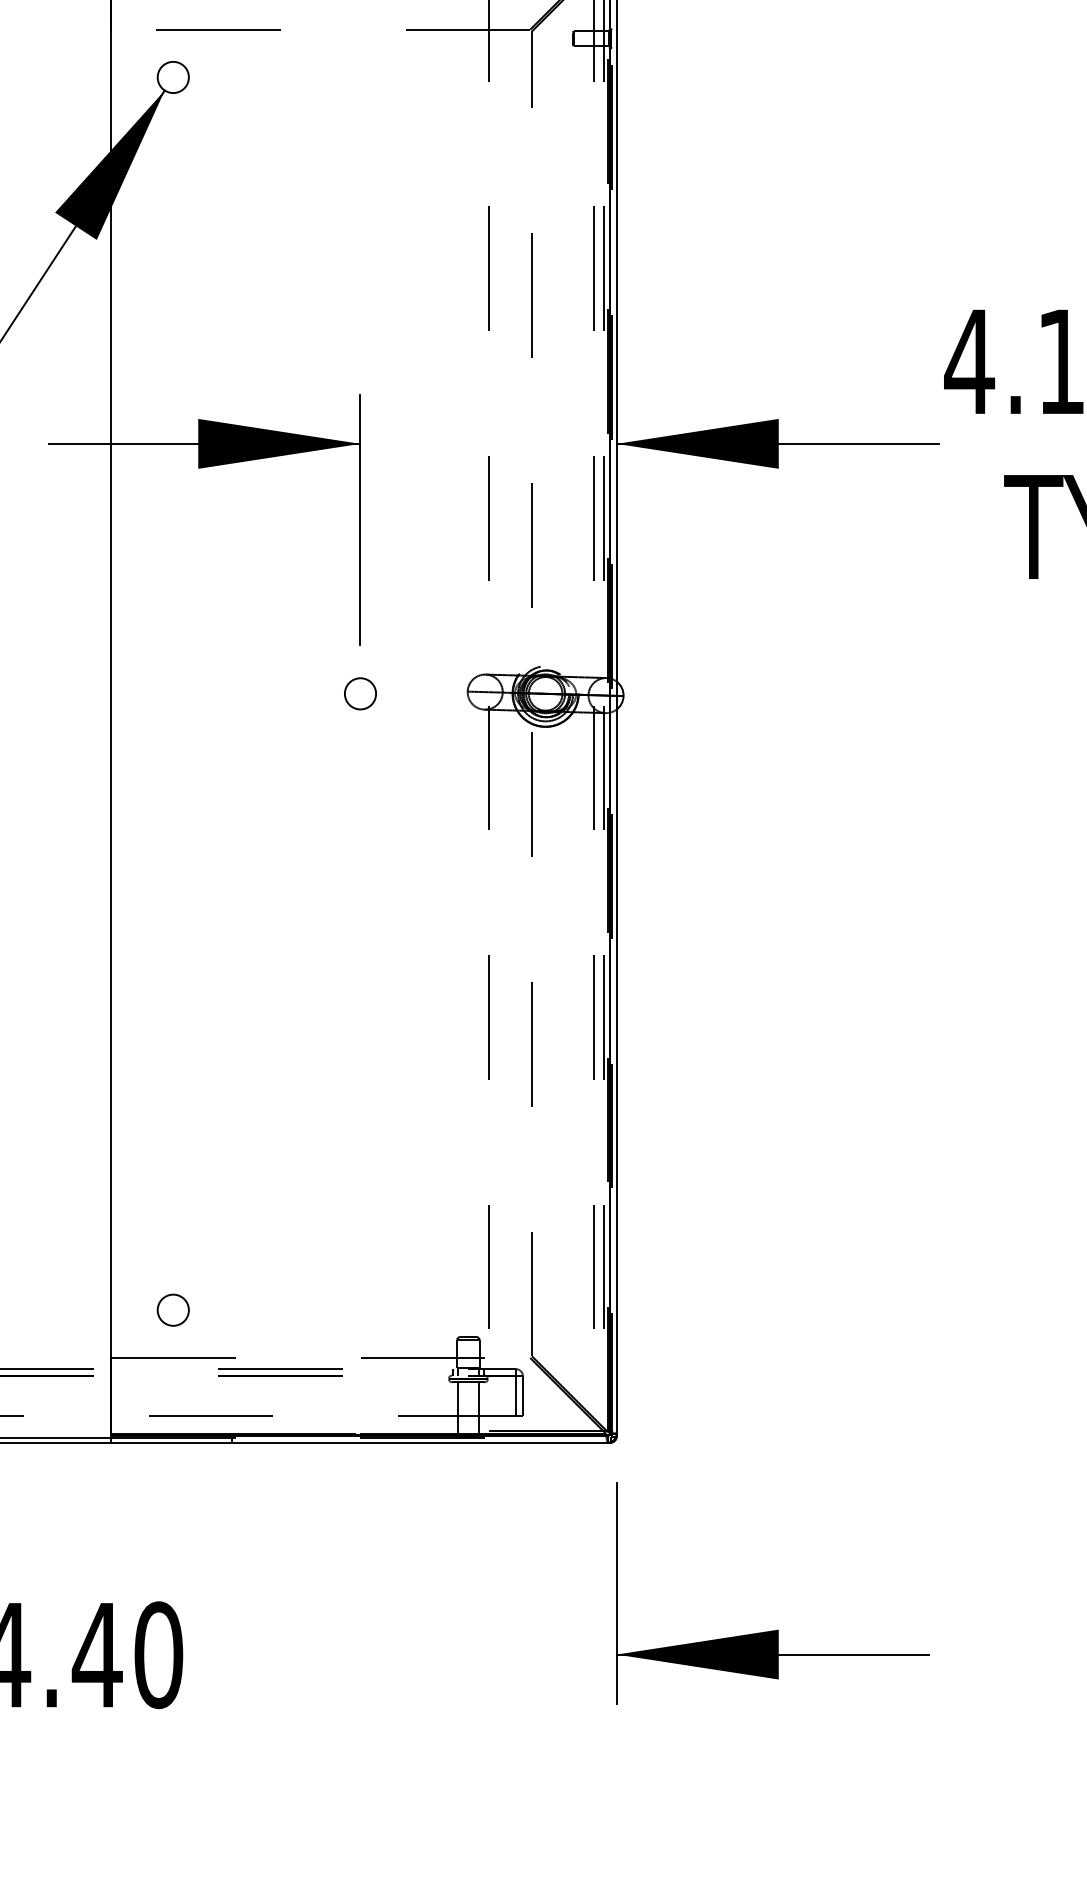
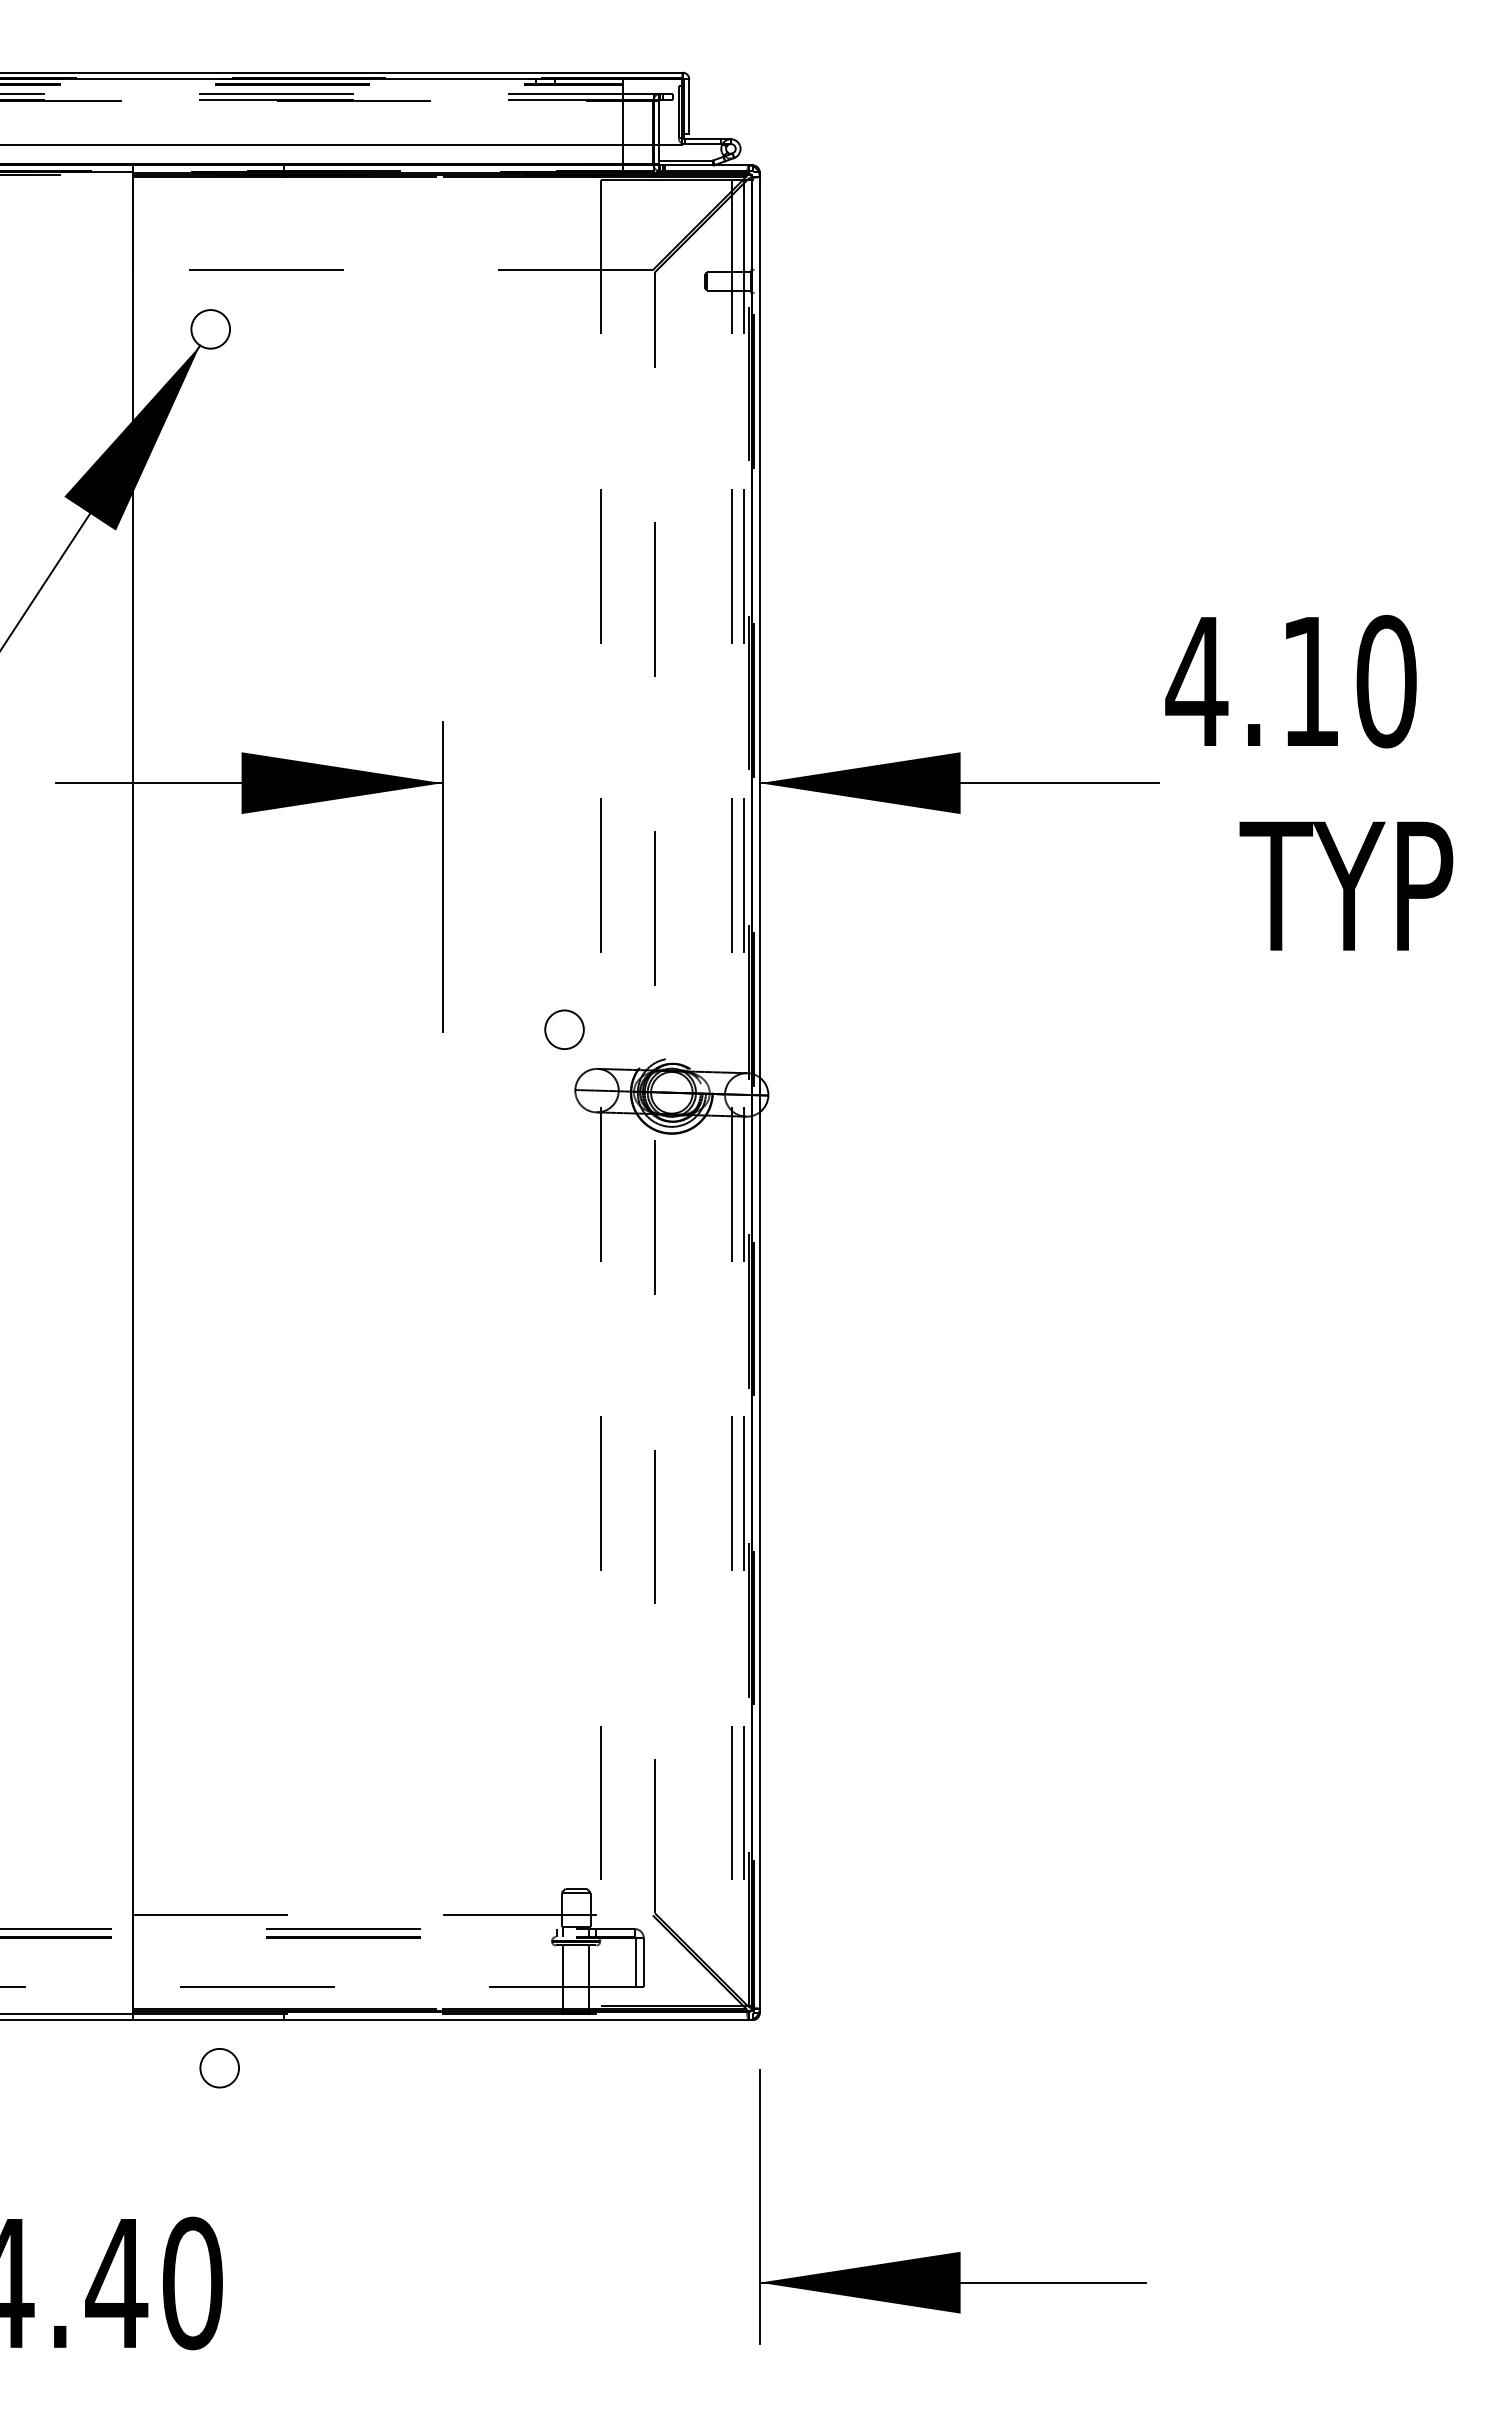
circle: (360, 693) -> (564, 1029), moved
circle: (173, 1310) -> (219, 2068), moved

